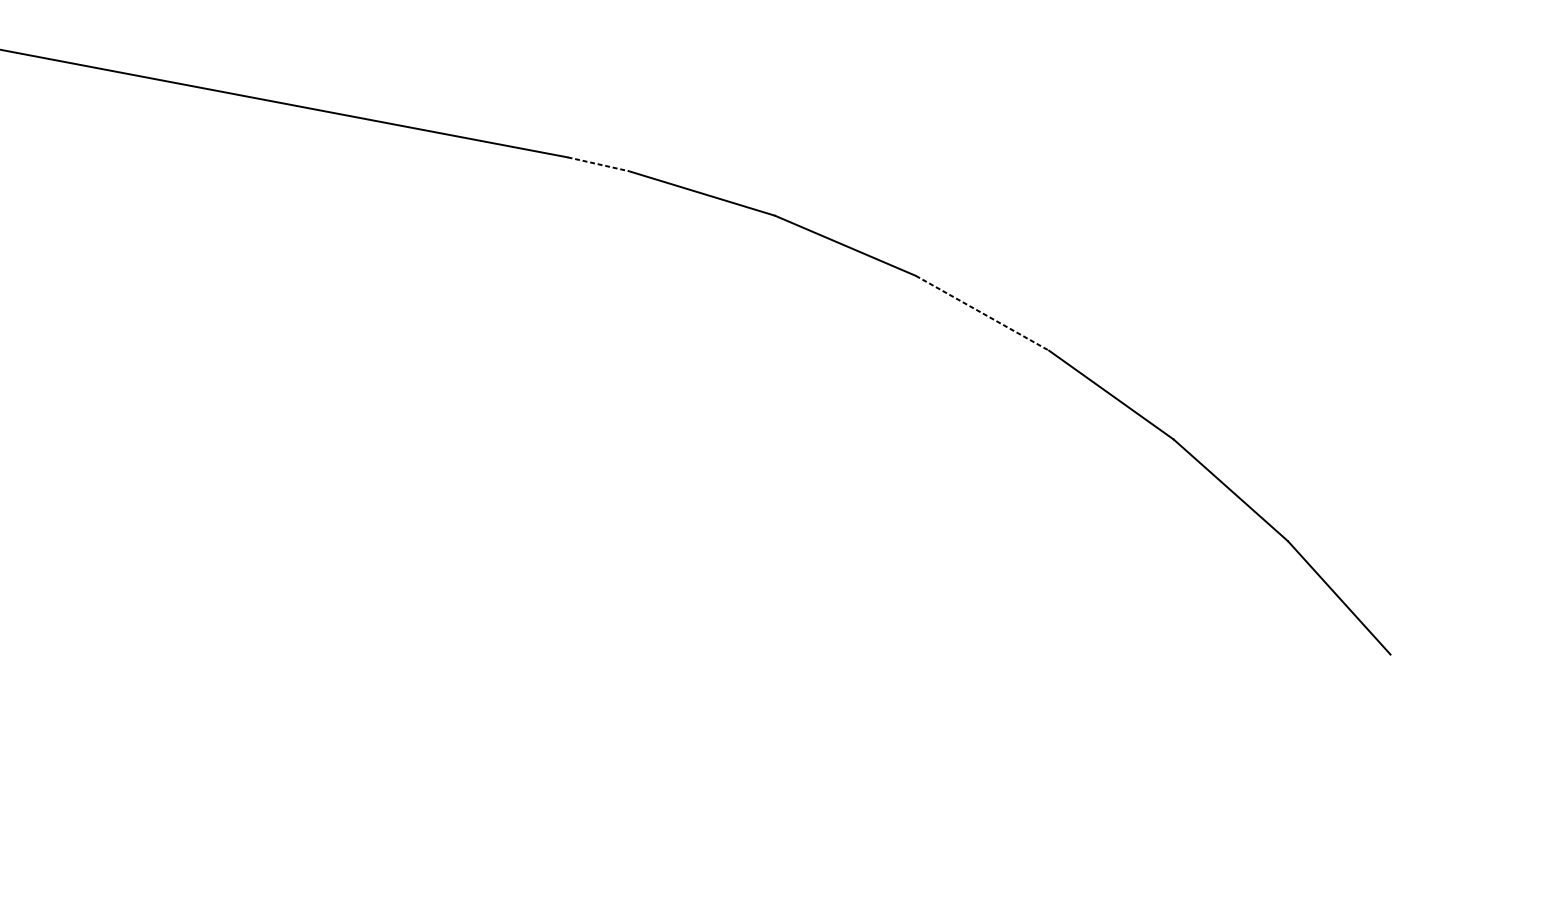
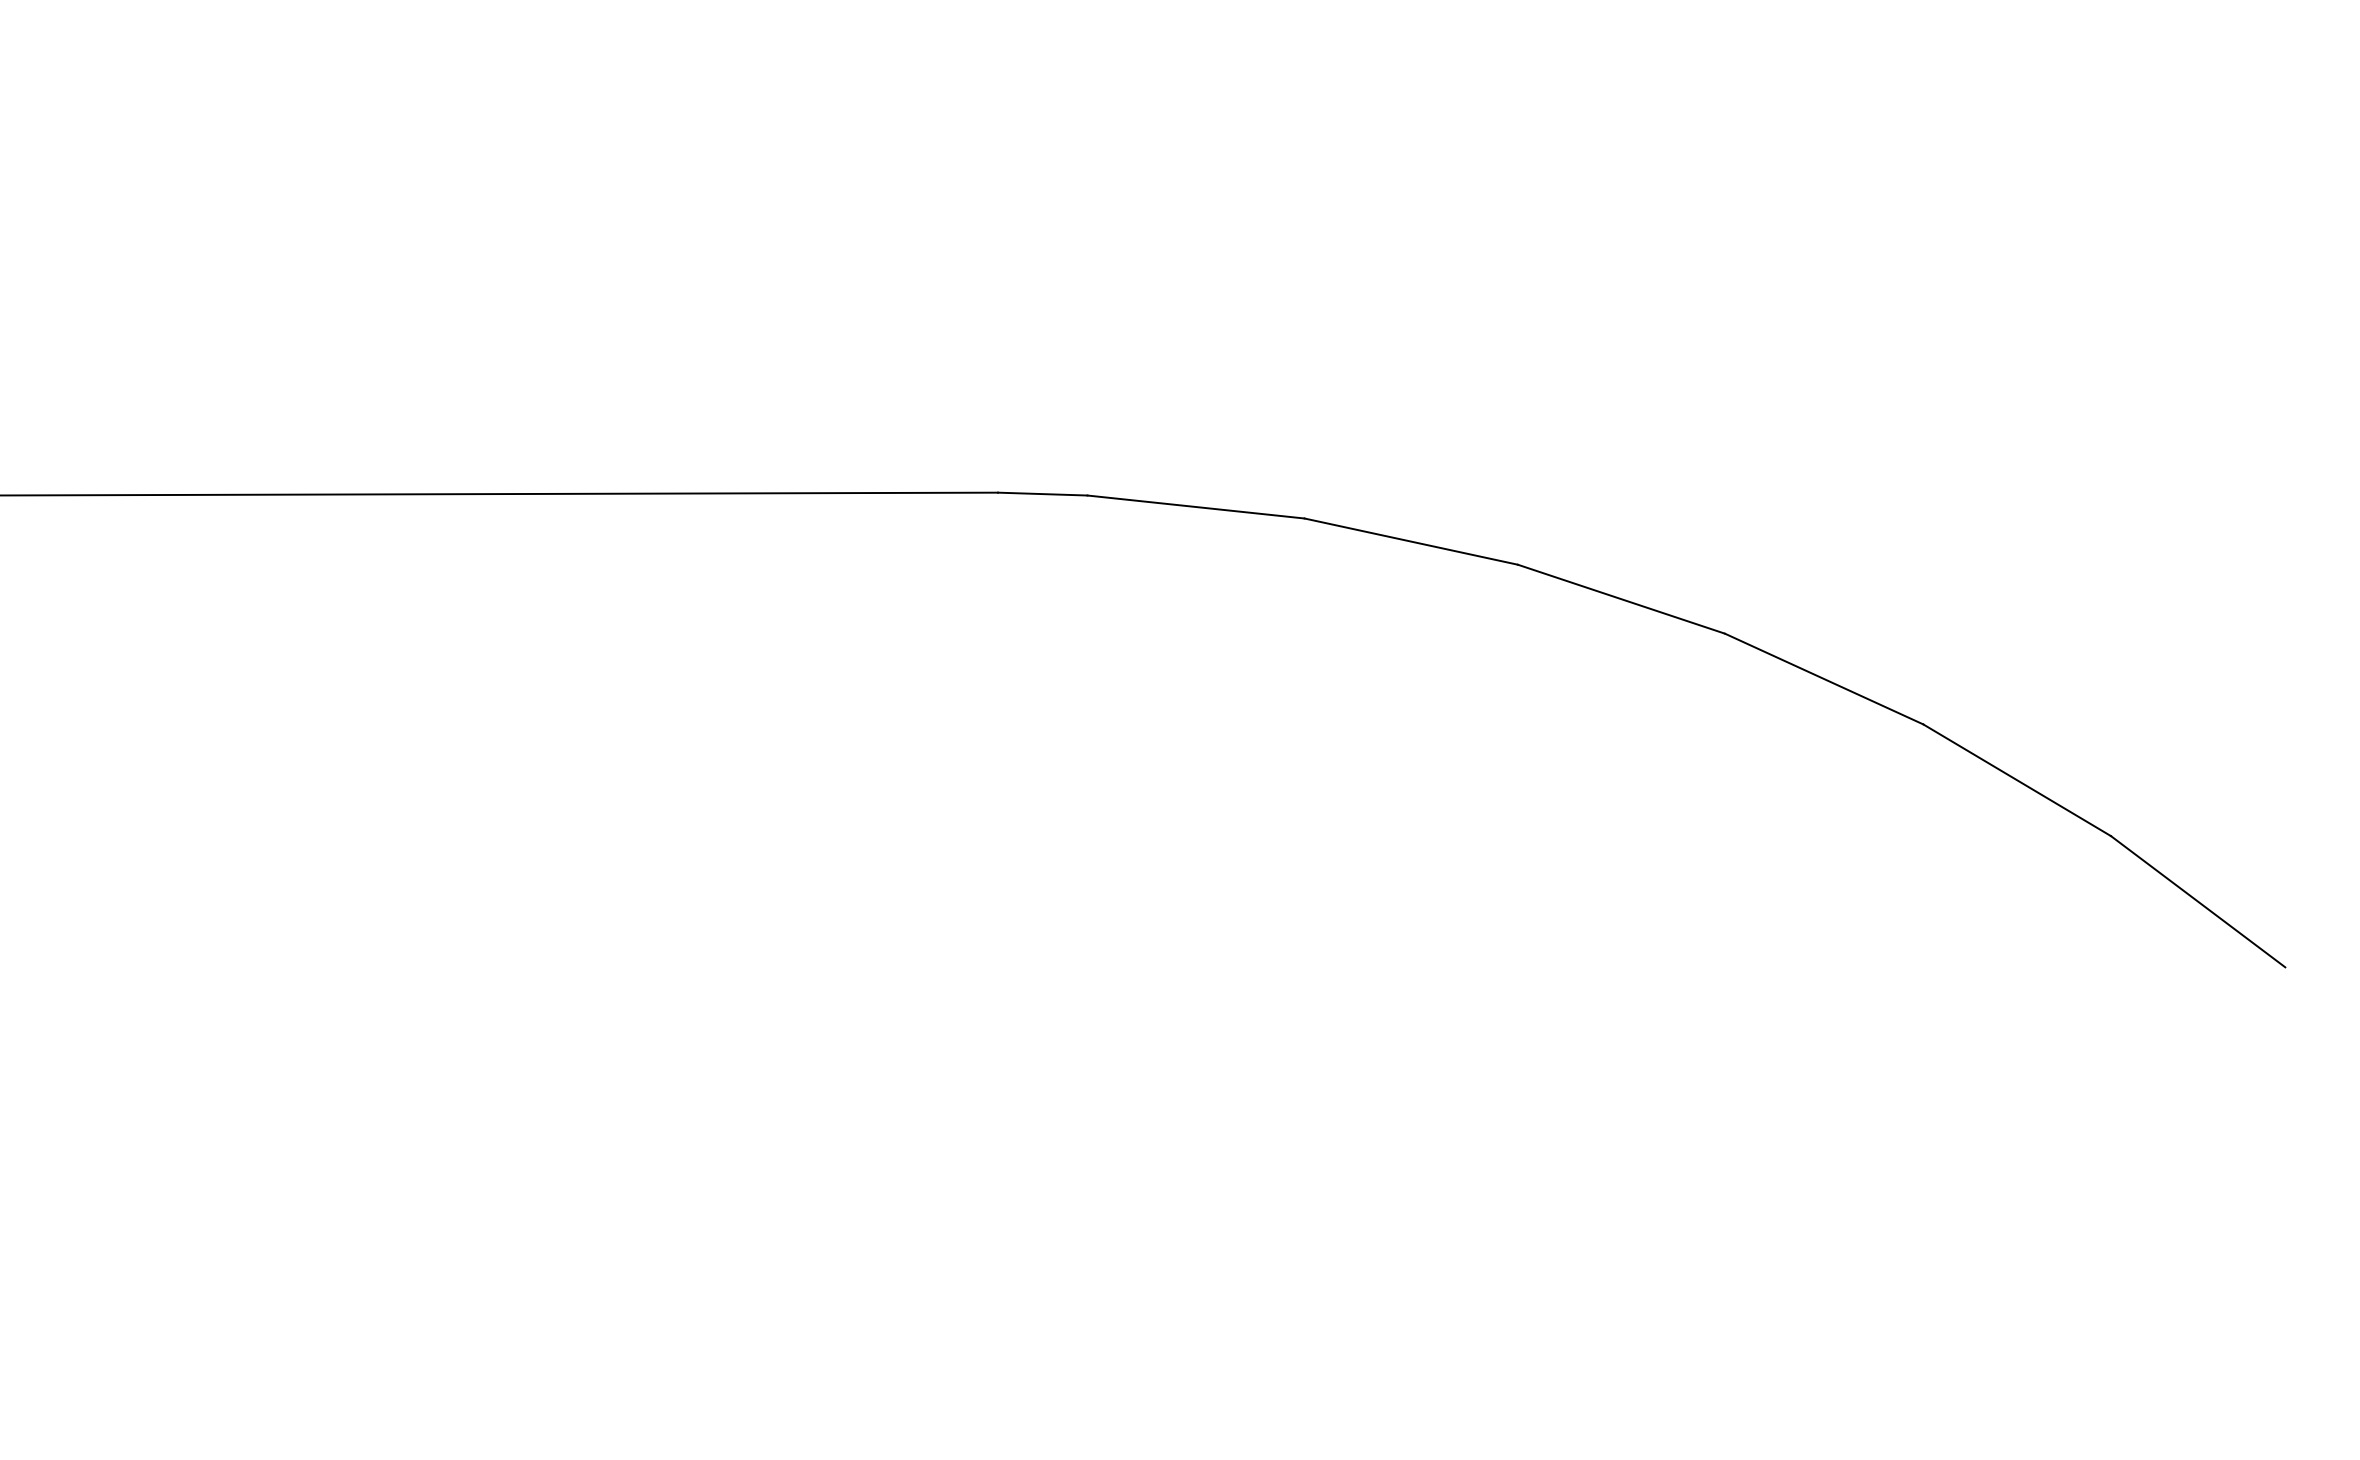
line: (597, 164) -> (1042, 494), dashed -> solid
line: (982, 313) -> (1621, 599), dashed -> solid

